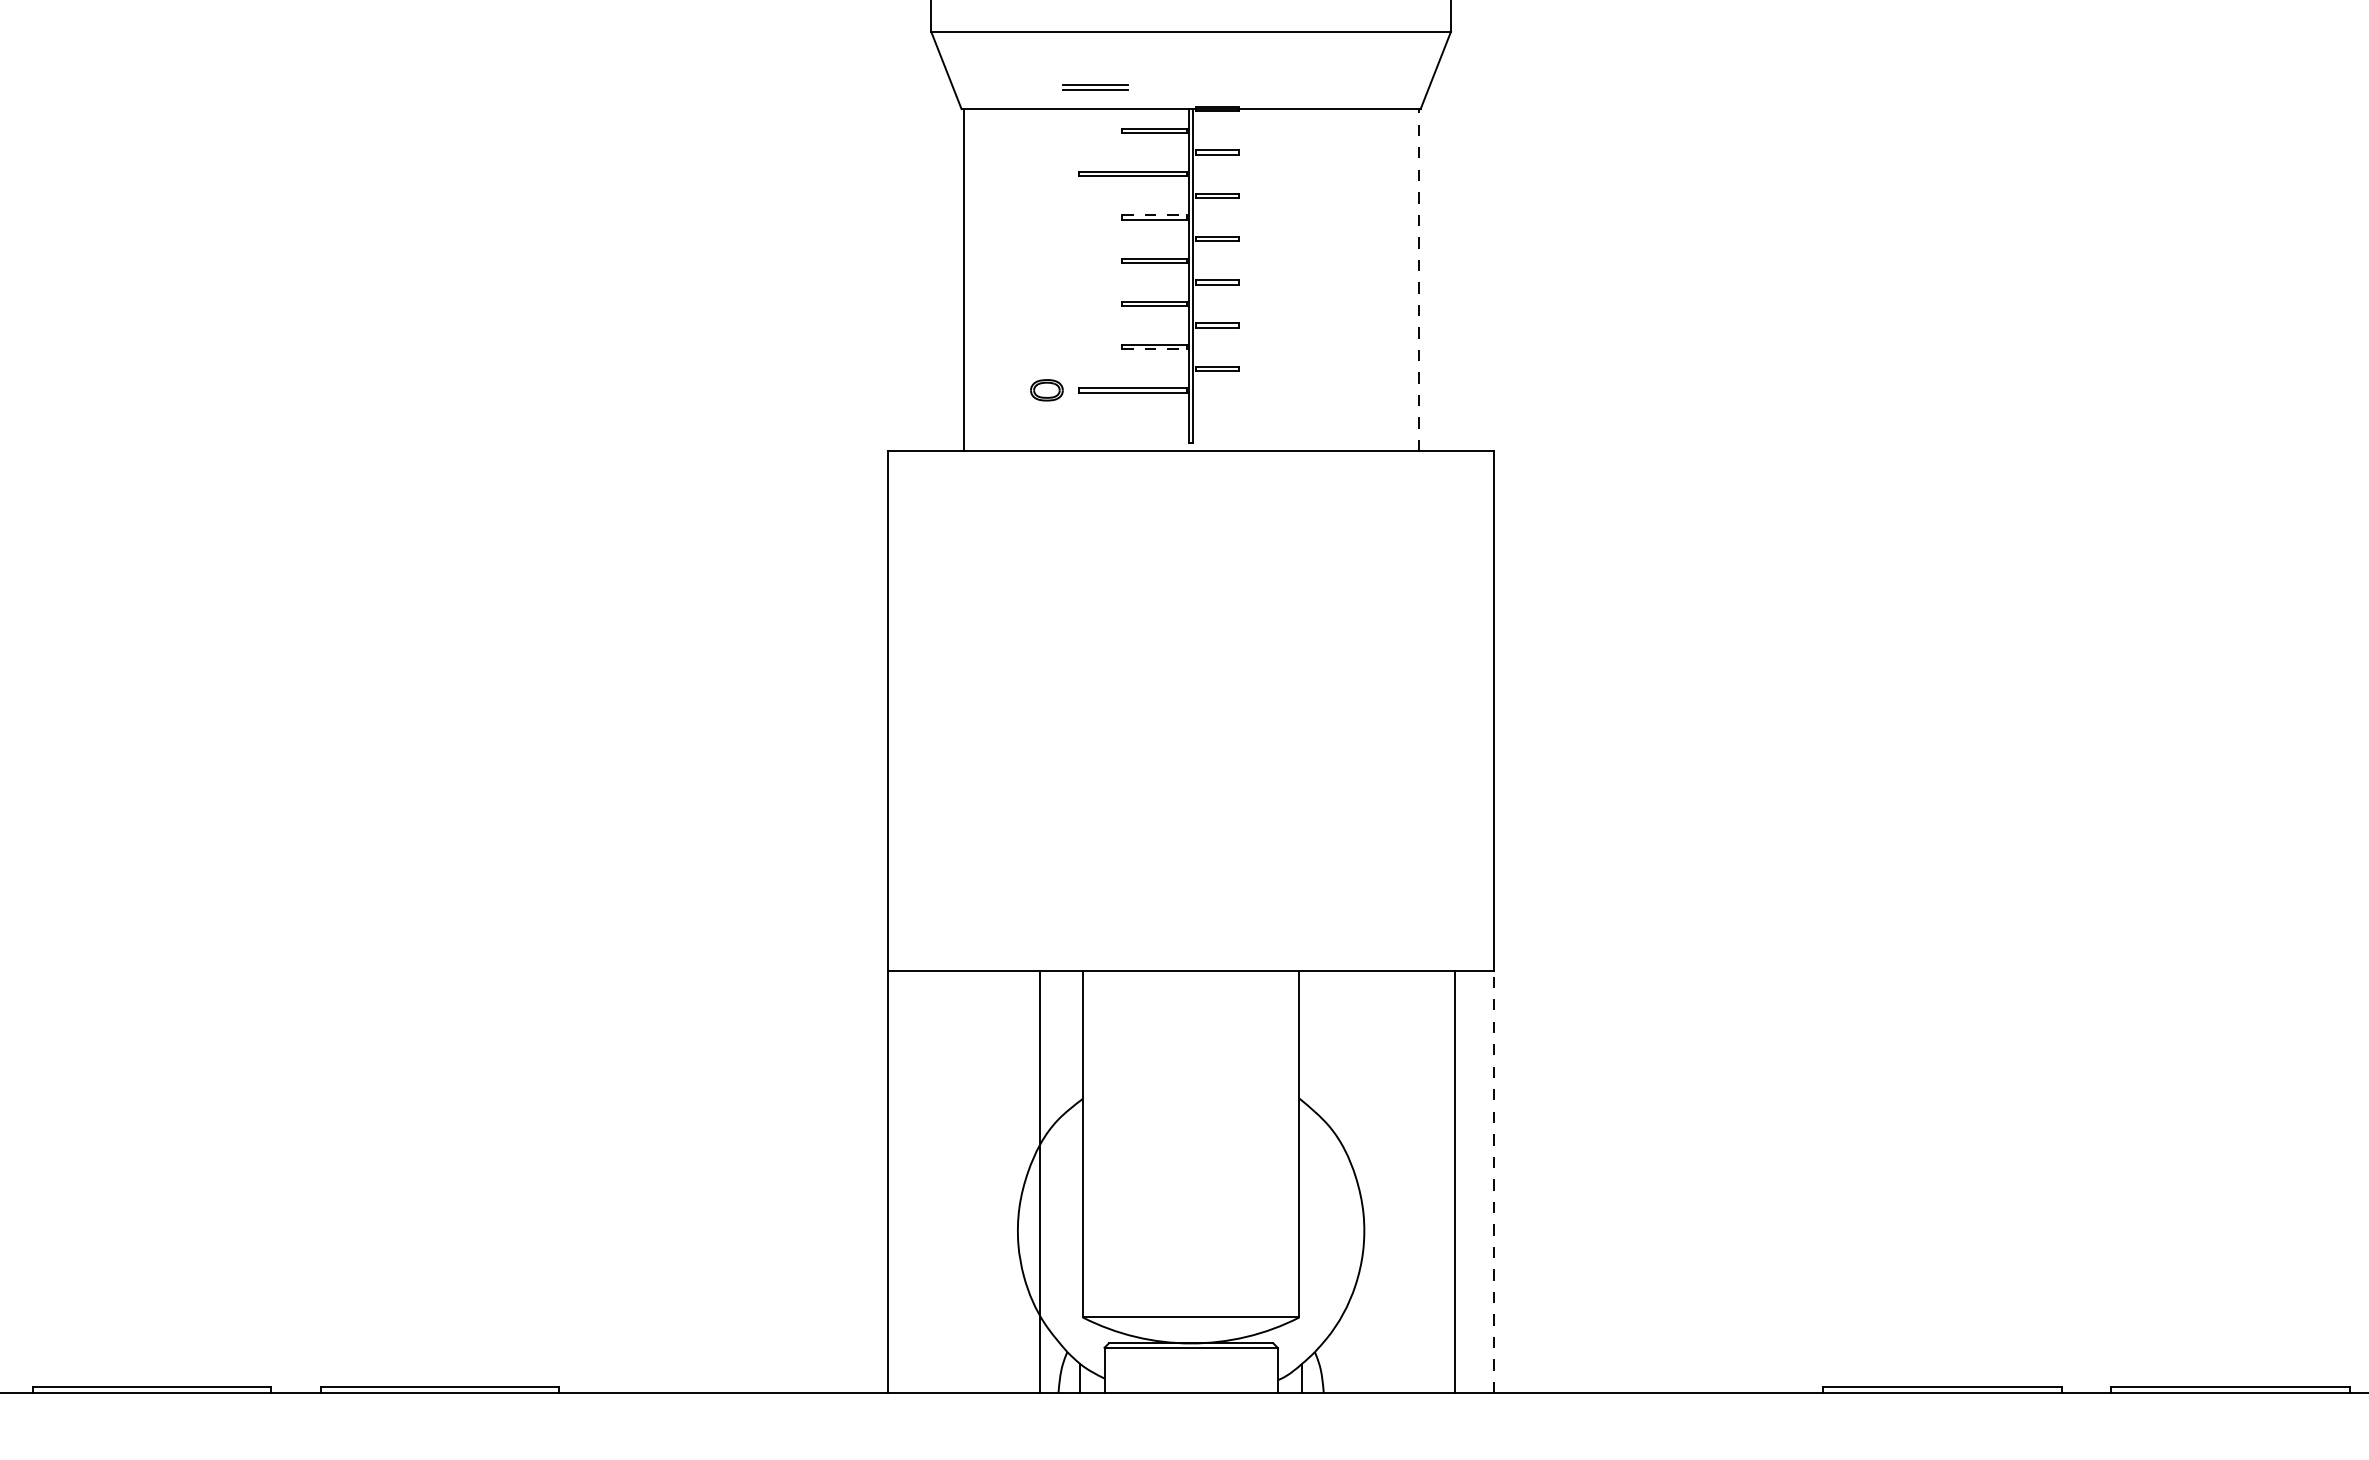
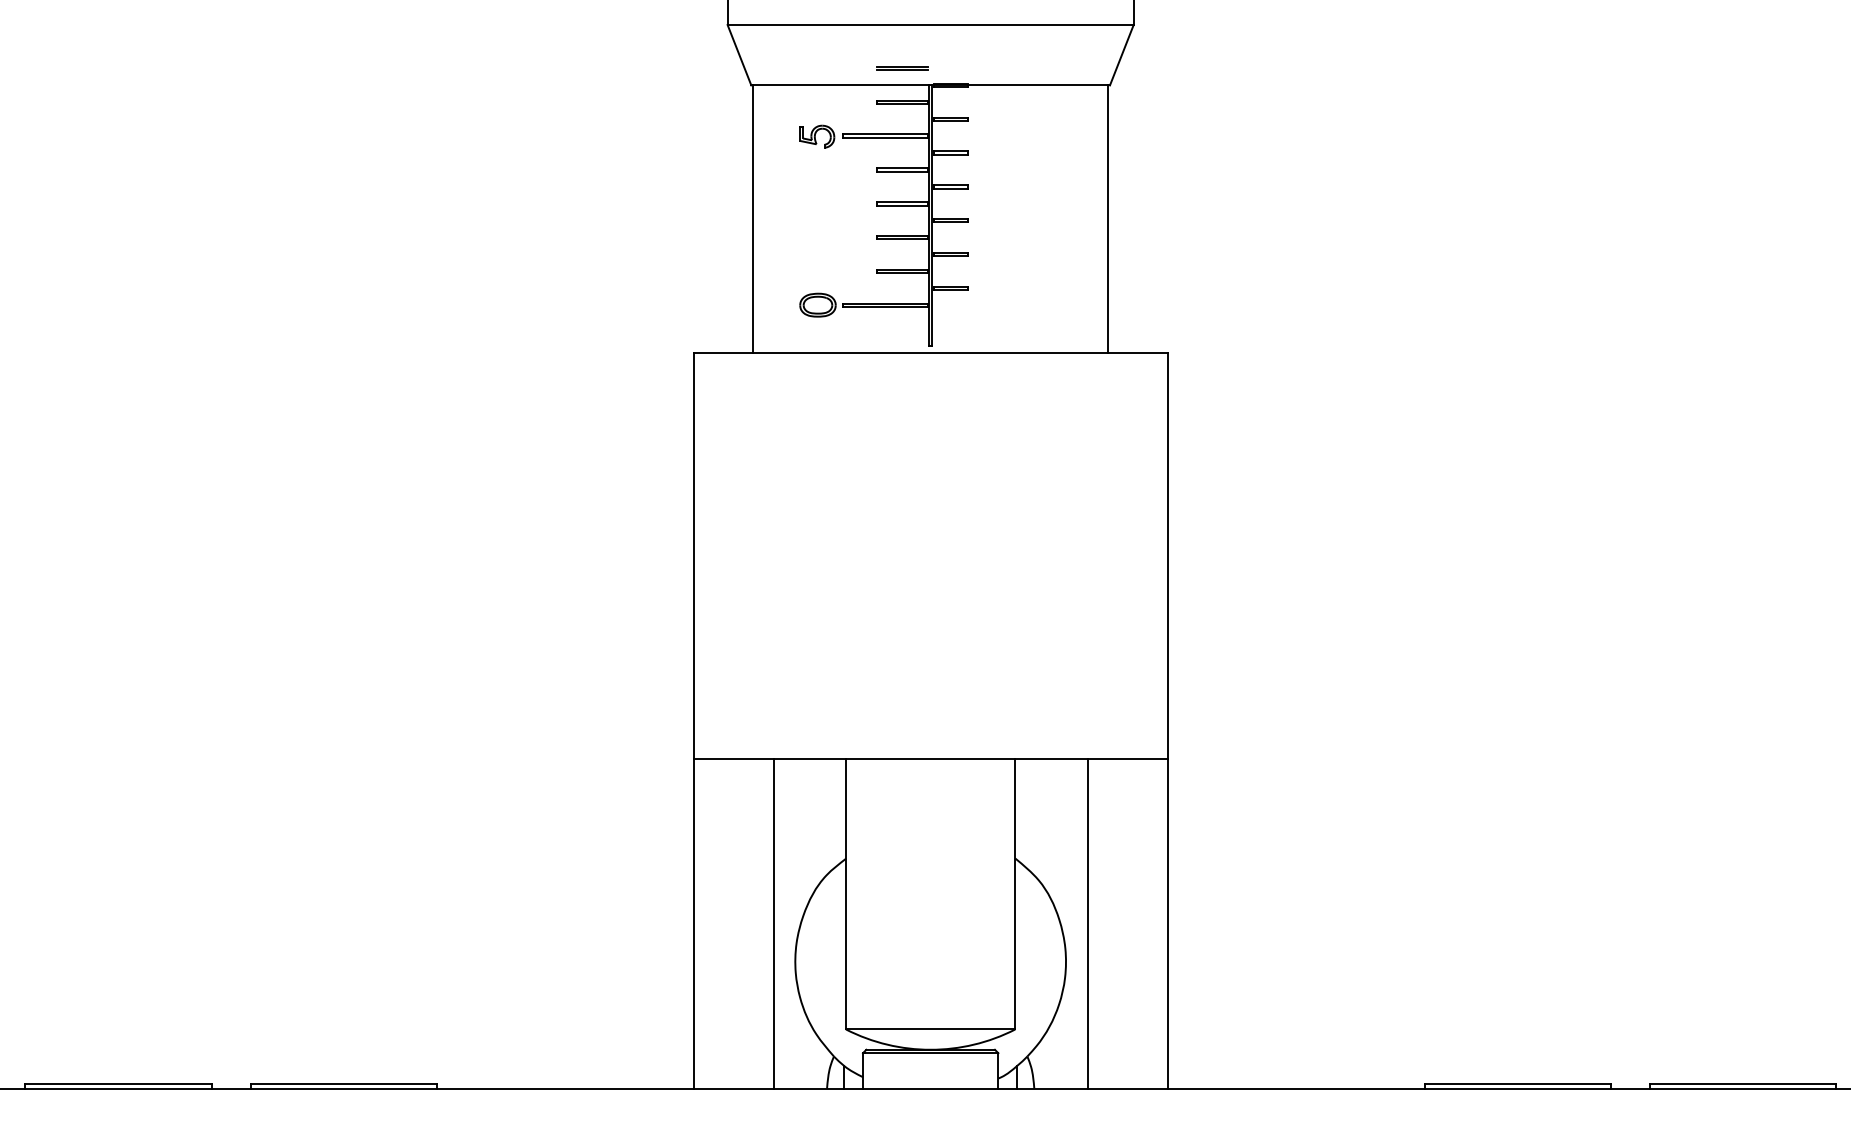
part: (1095, 87) -> (902, 68), moved
part: (1045, 174) -> (816, 136), added
line: (1155, 215) -> (902, 168), dashed -> solid
line: (1418, 279) -> (1108, 218), dashed -> solid
line: (1155, 349) -> (902, 273), dashed -> solid
part: (1046, 389) -> (817, 304), size x1.43
line: (1040, 1181) -> (773, 923), moved
line: (1455, 1181) -> (1088, 923), moved
line: (1494, 1181) -> (1167, 923), dashed -> solid

